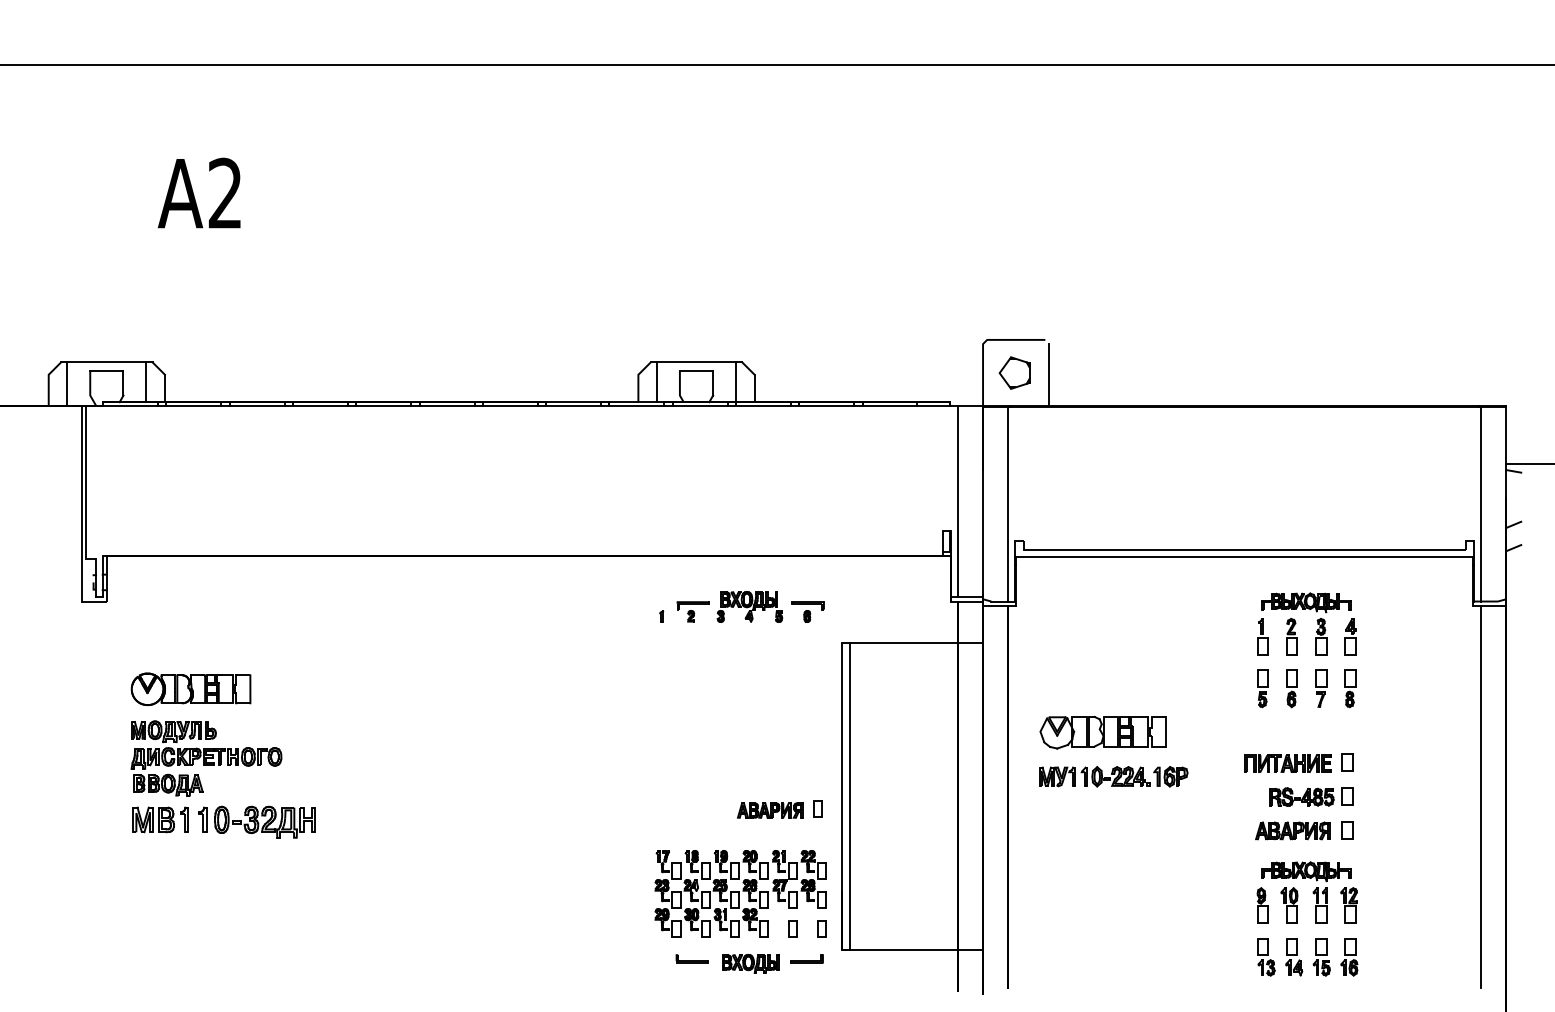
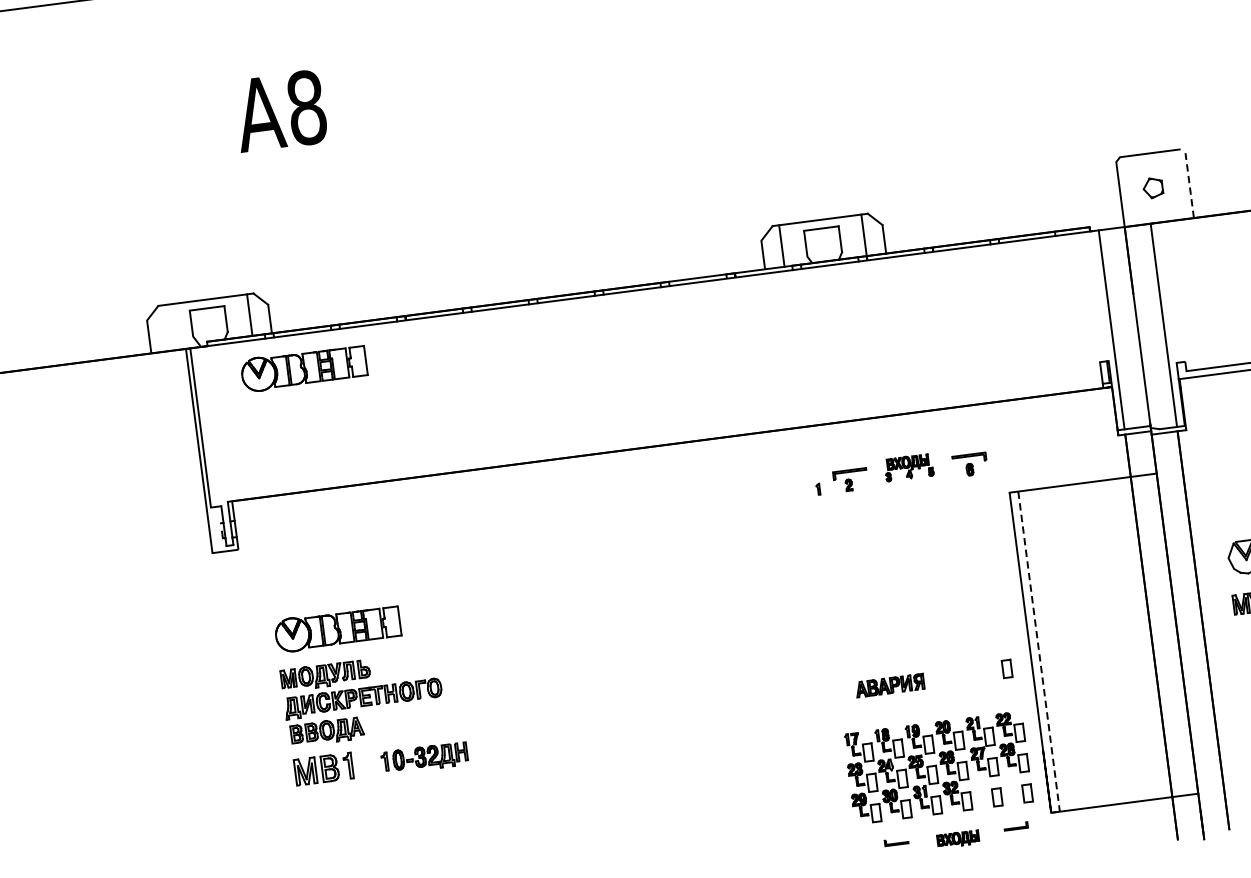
text: (225, 193) -> (306, 107), A2 -> A8
part: (1014, 372) -> (1152, 187), size x0.6
line: (1049, 374) -> (1189, 184), solid -> dashed
line: (67, 384) -> (167, 328), removed
part: (190, 439) -> (303, 368), added
part: (749, 606) -> (908, 467), size x0.7
line: (850, 796) -> (1039, 651), solid -> dashed
part: (769, 810) -> (889, 685), moved
part: (256, 821) -> (423, 757), size x0.7
part: (691, 958) -> (895, 841), size x0.7
part: (806, 958) -> (1015, 826), size x0.7
part: (750, 963) -> (957, 838), size x0.7

